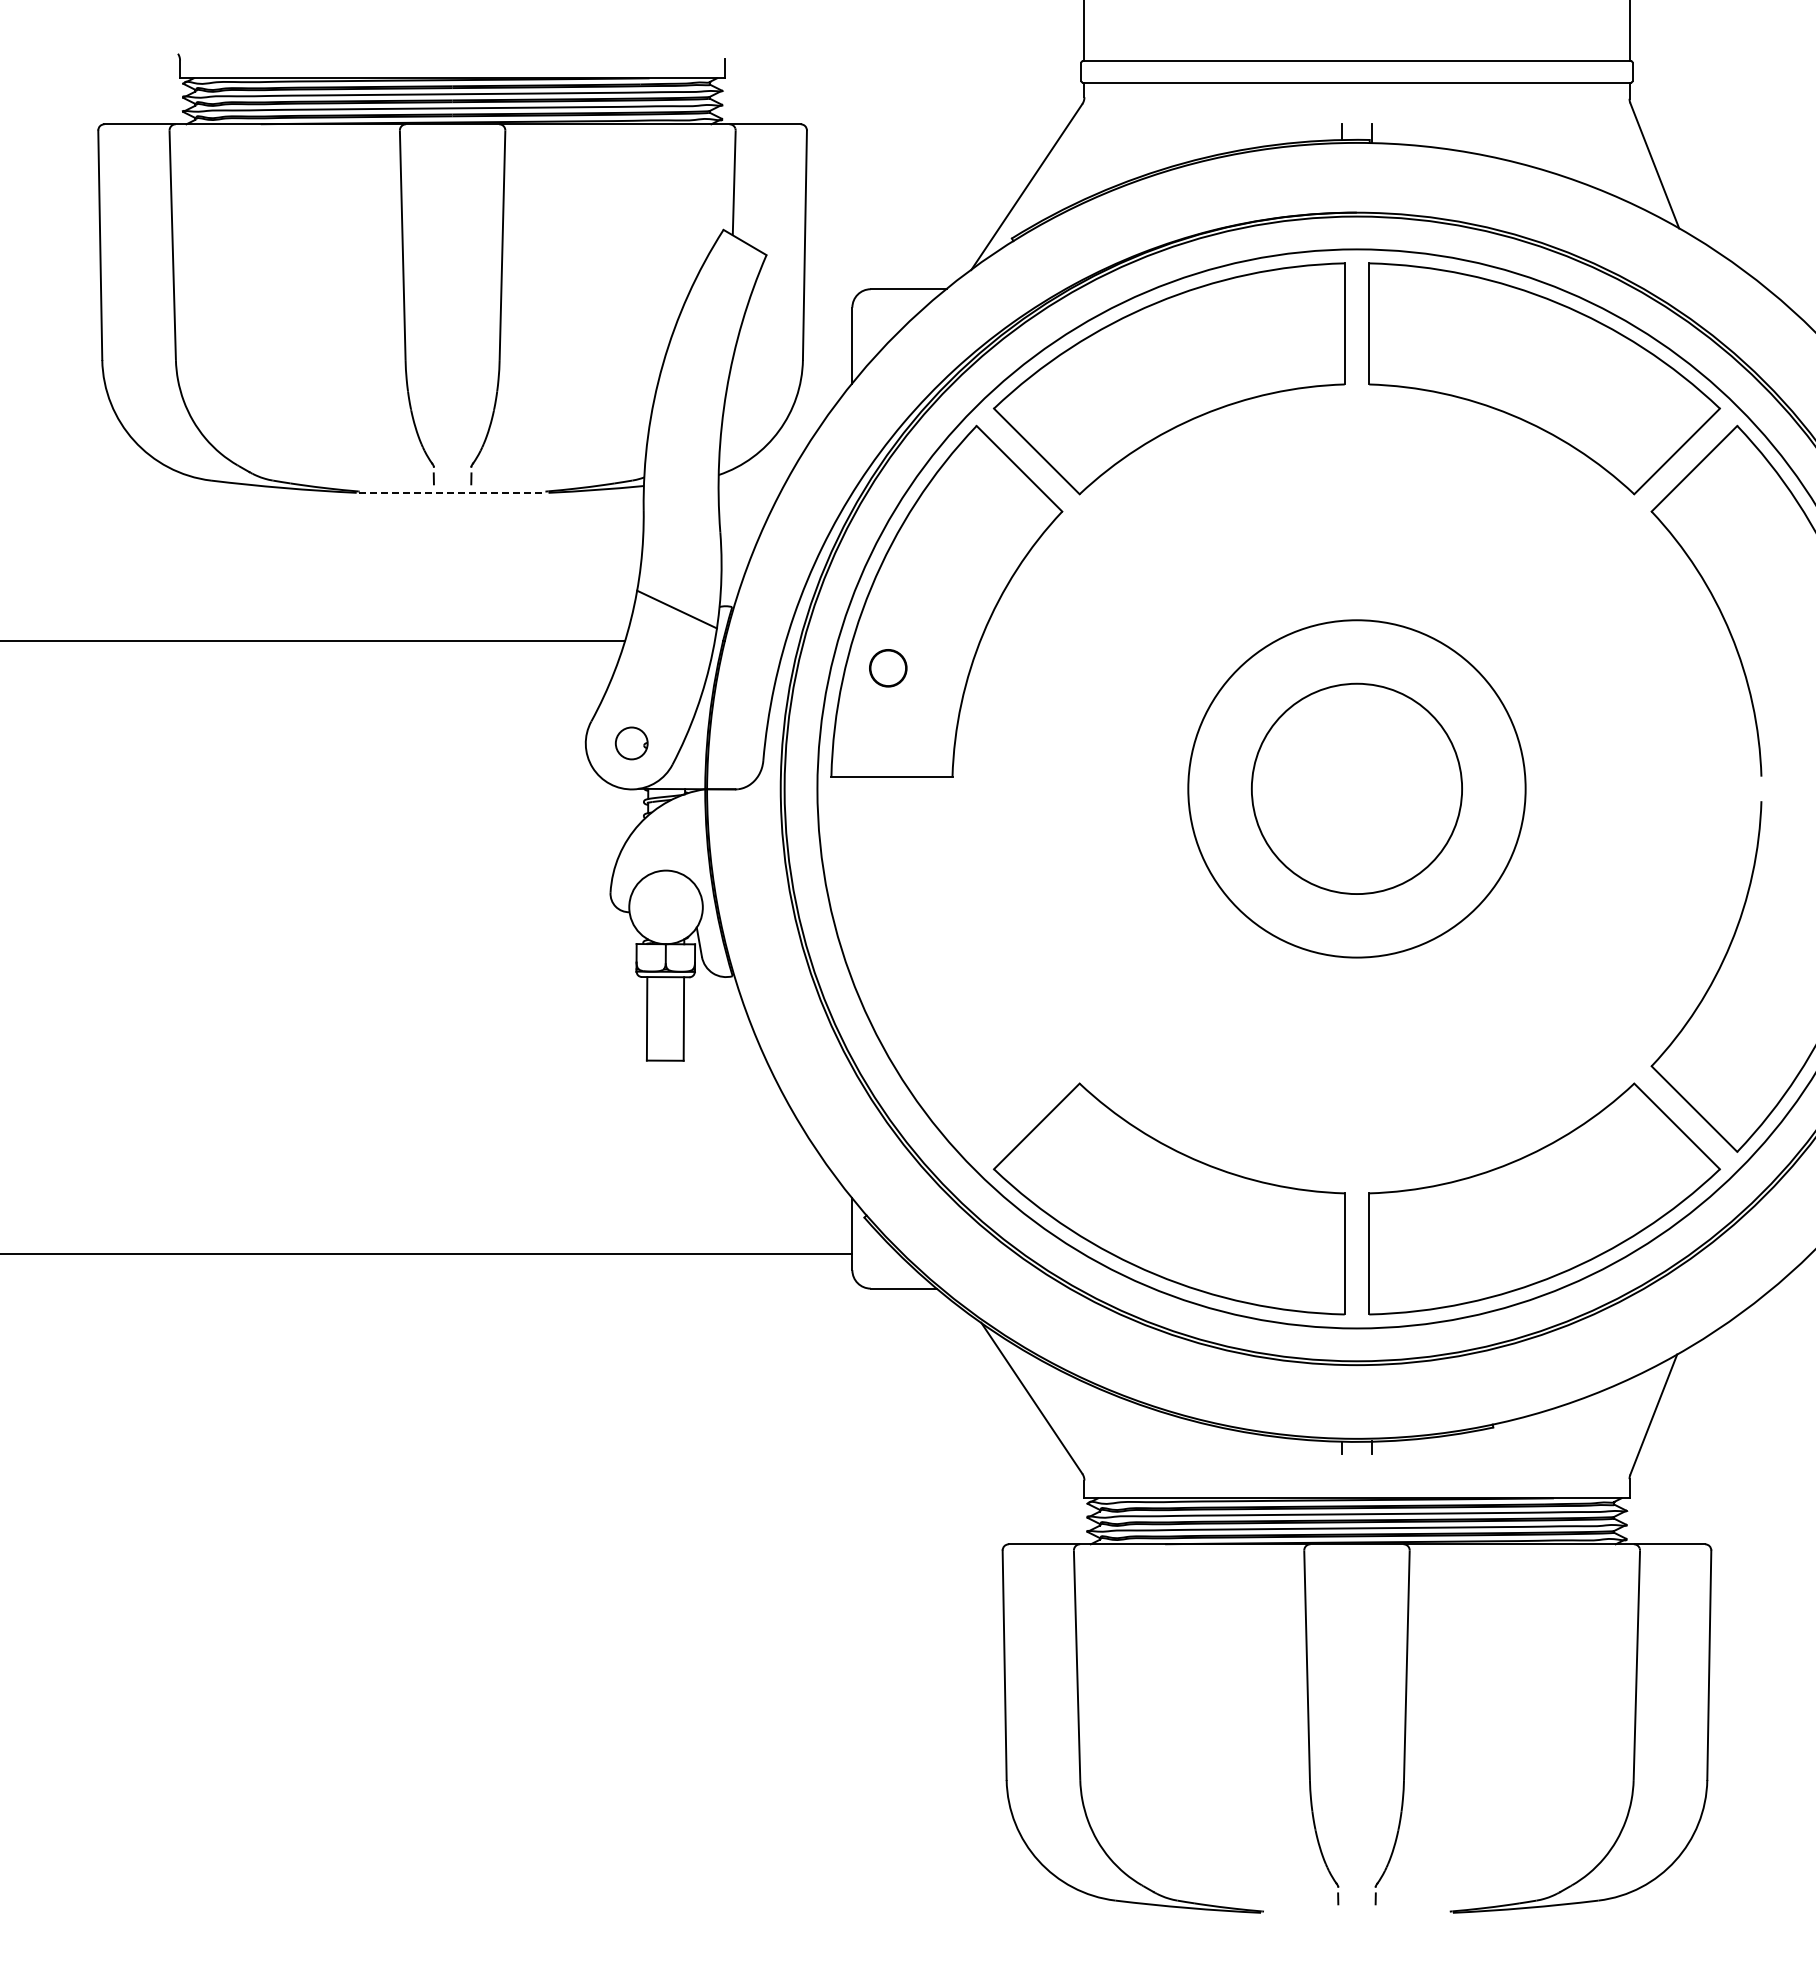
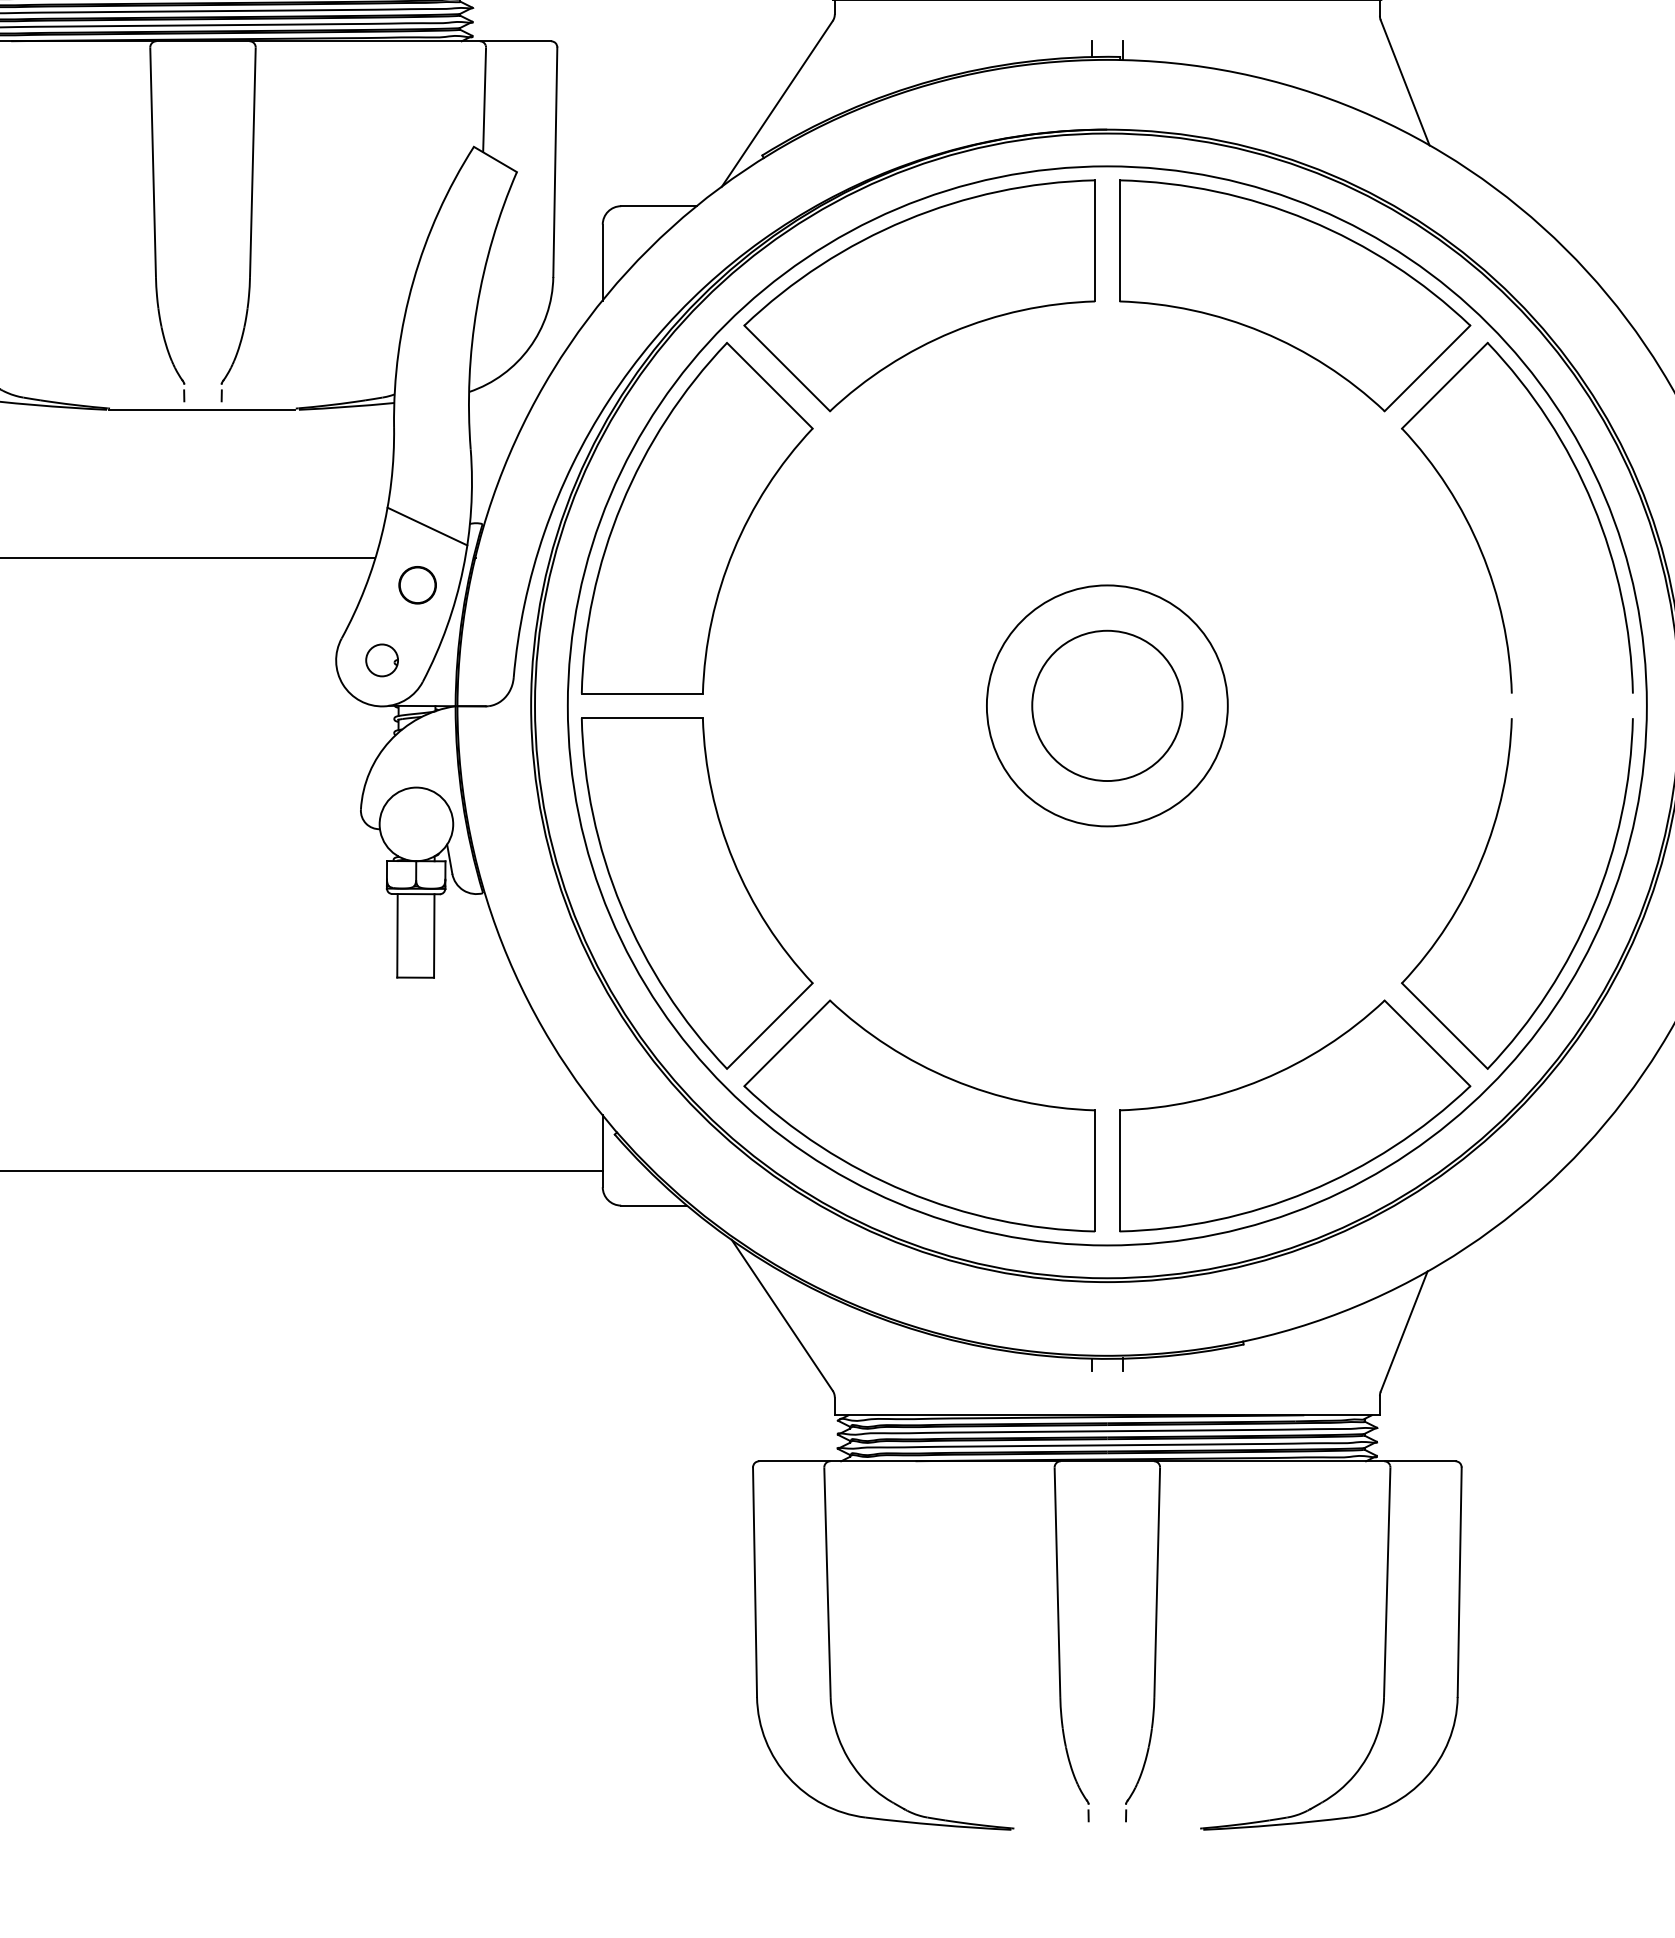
line: (451, 492) -> (201, 409), dashed -> solid
circle: (888, 668) -> (417, 585), moved
circle: (1356, 788) -> (1106, 705), size x0.71
circle: (1356, 788) -> (1106, 705), size x0.71
part: (946, 976) -> (696, 893), added

